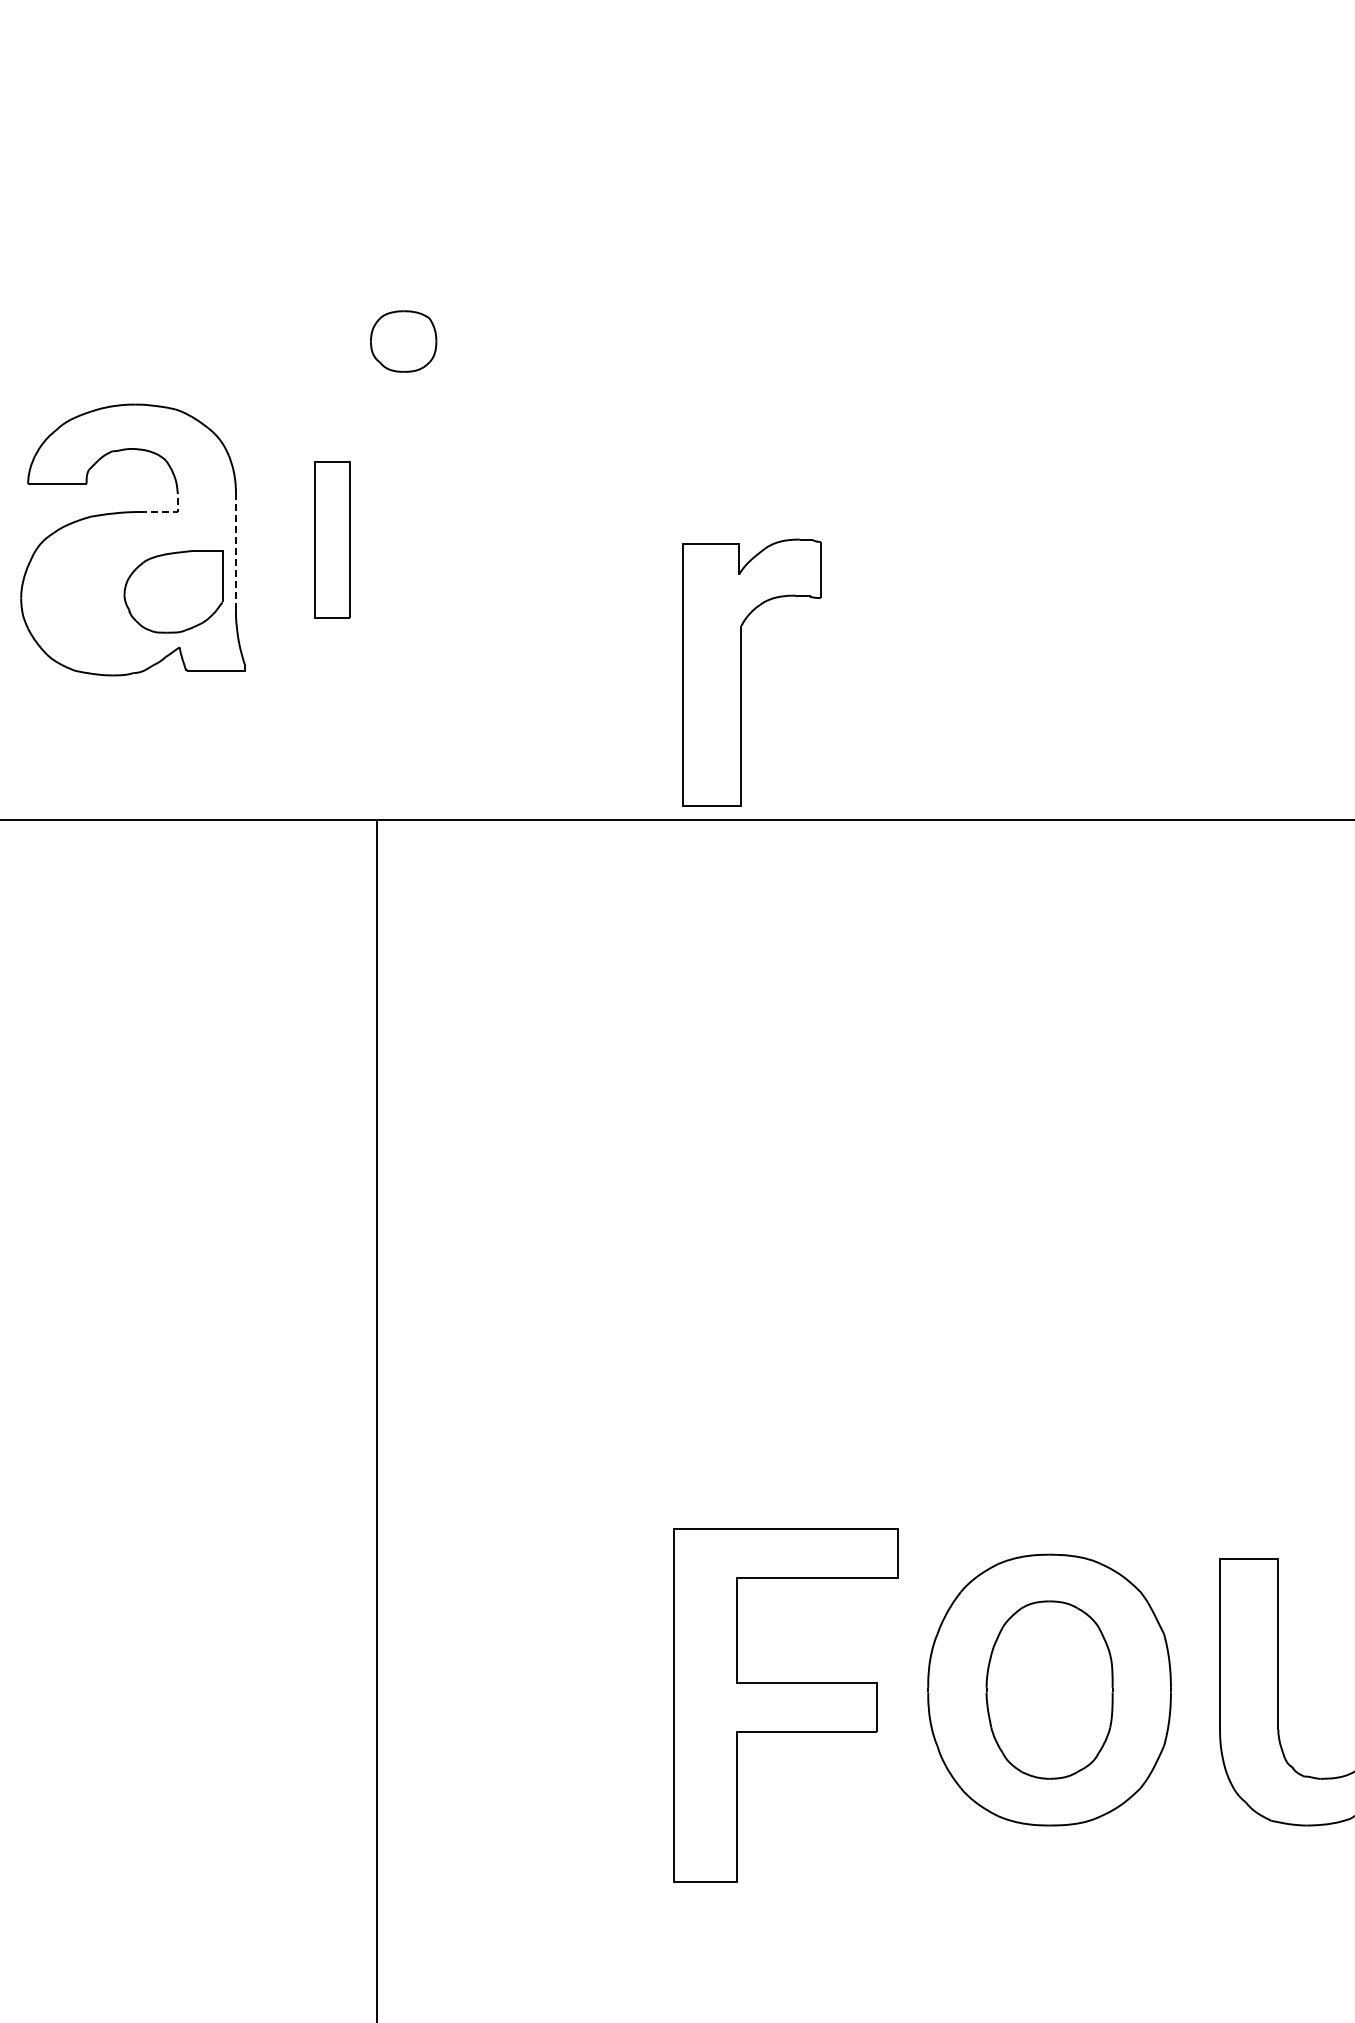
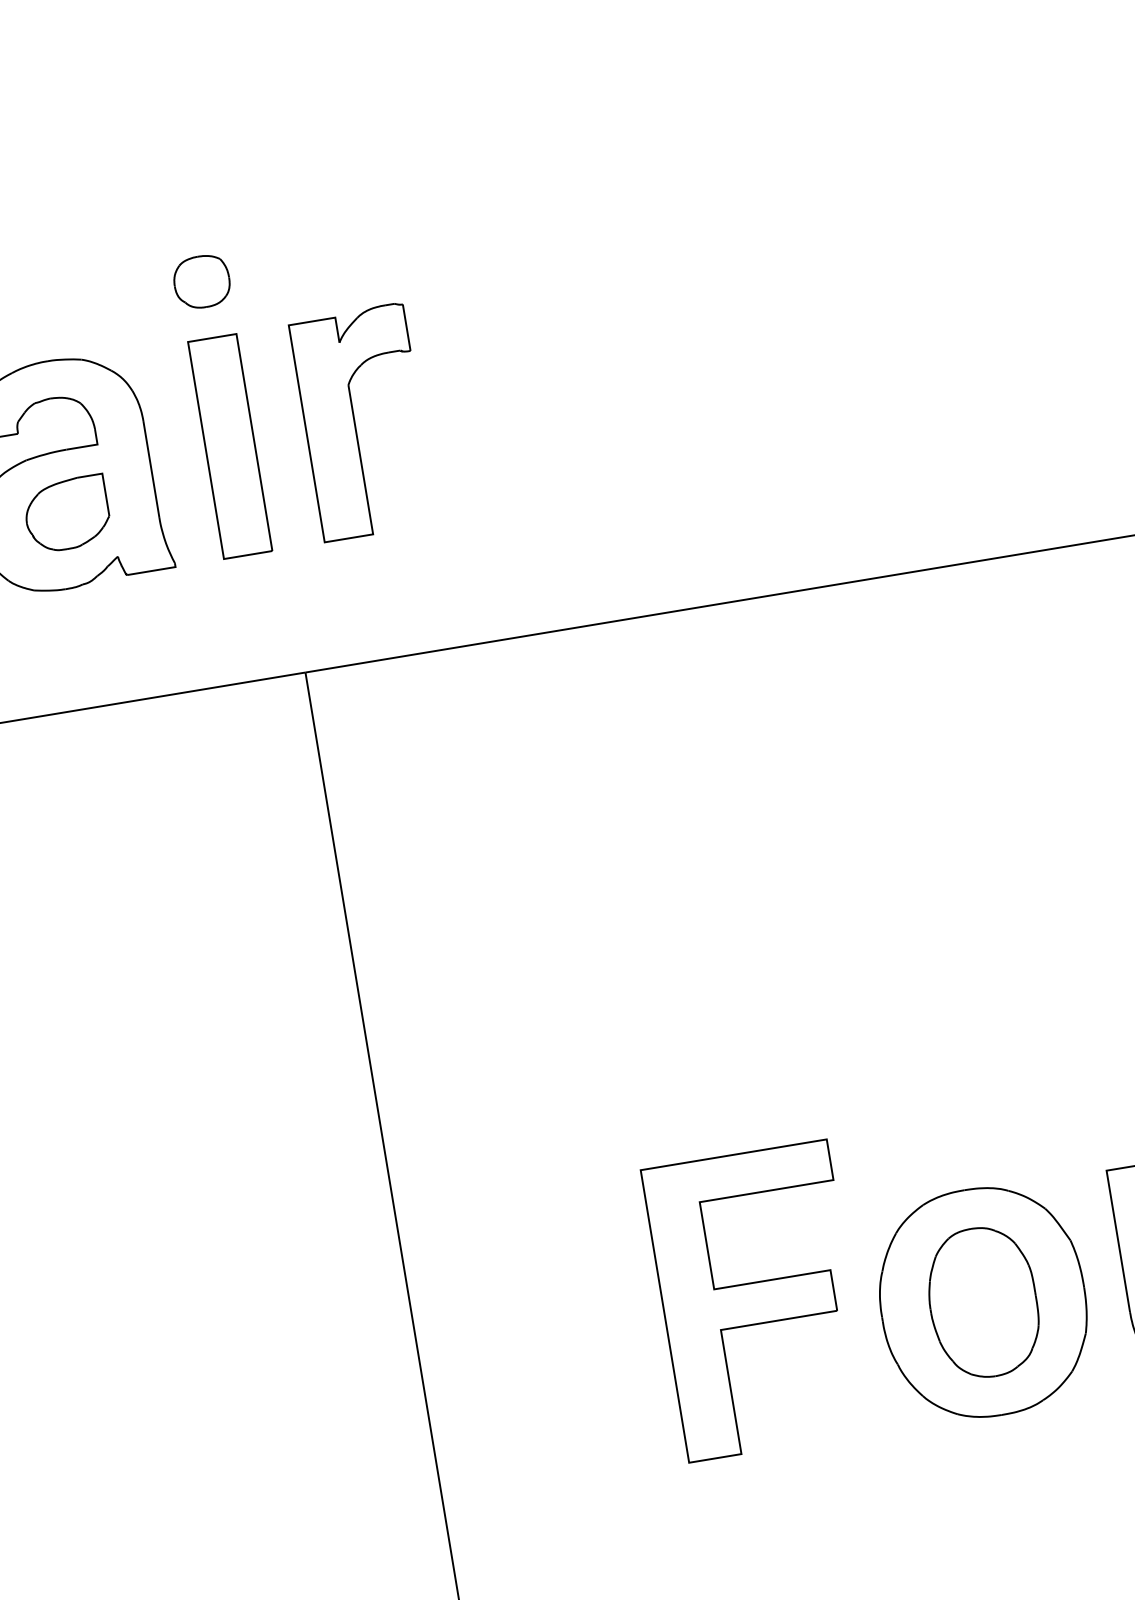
part: (403, 341) -> (201, 281), moved
line: (168, 511) -> (89, 445), dashed -> solid
part: (332, 539) -> (229, 446), size x1.67
line: (235, 552) -> (151, 470), dashed -> solid
part: (173, 591) -> (67, 513), moved
part: (741, 672) -> (354, 423), moved
part: (785, 1705) -> (757, 1301), moved

